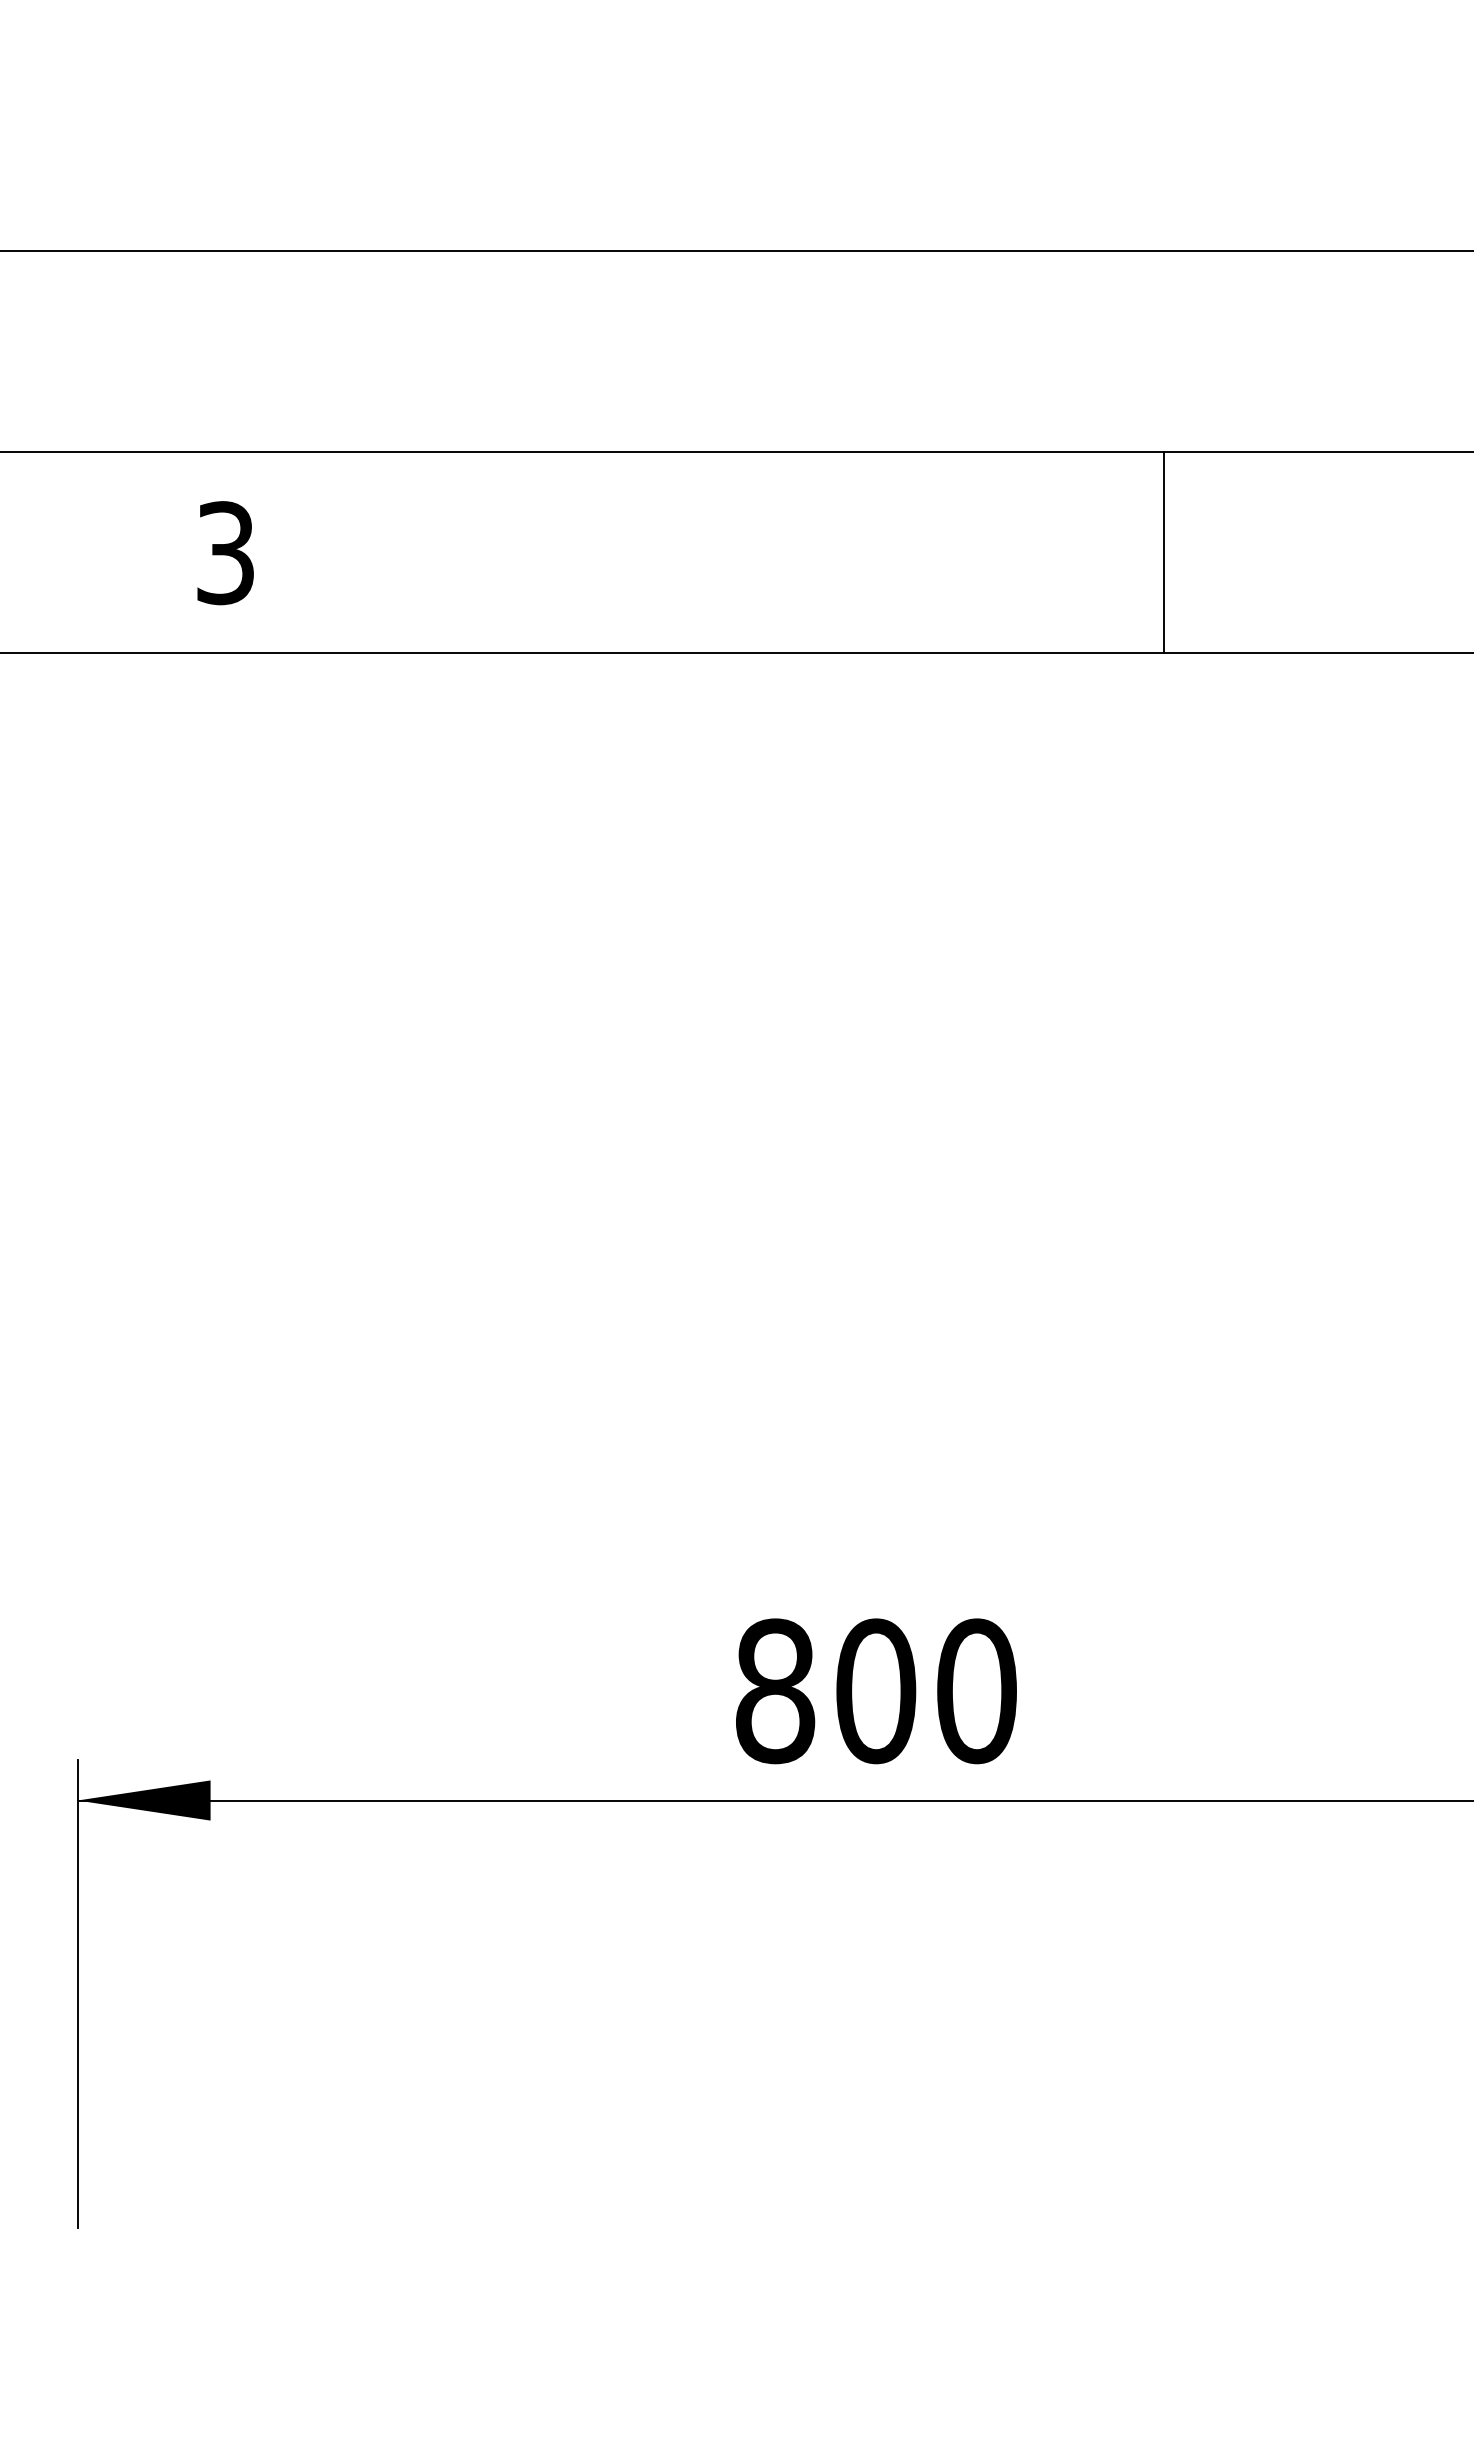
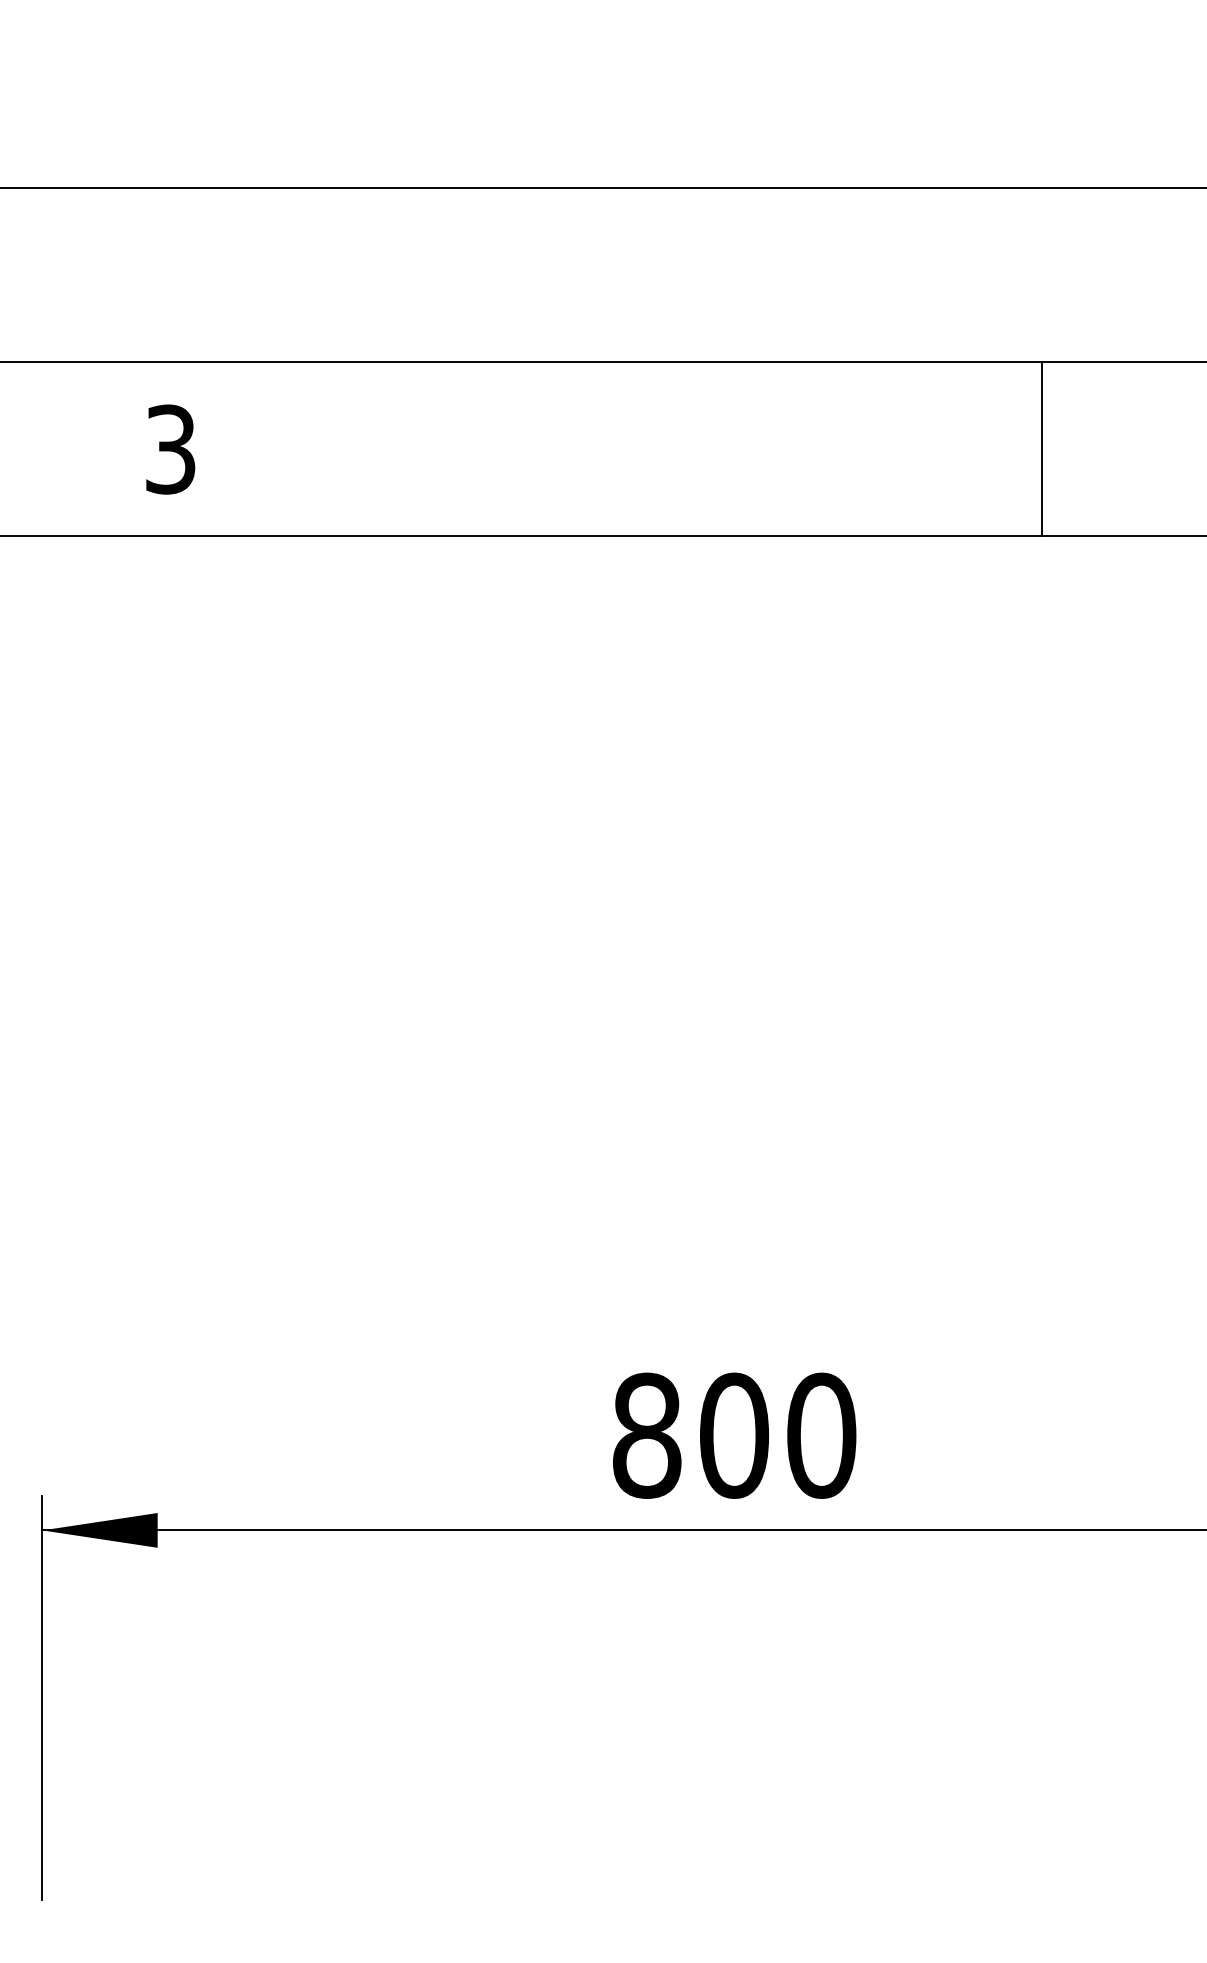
line: (1163, 551) -> (1041, 448), moved

